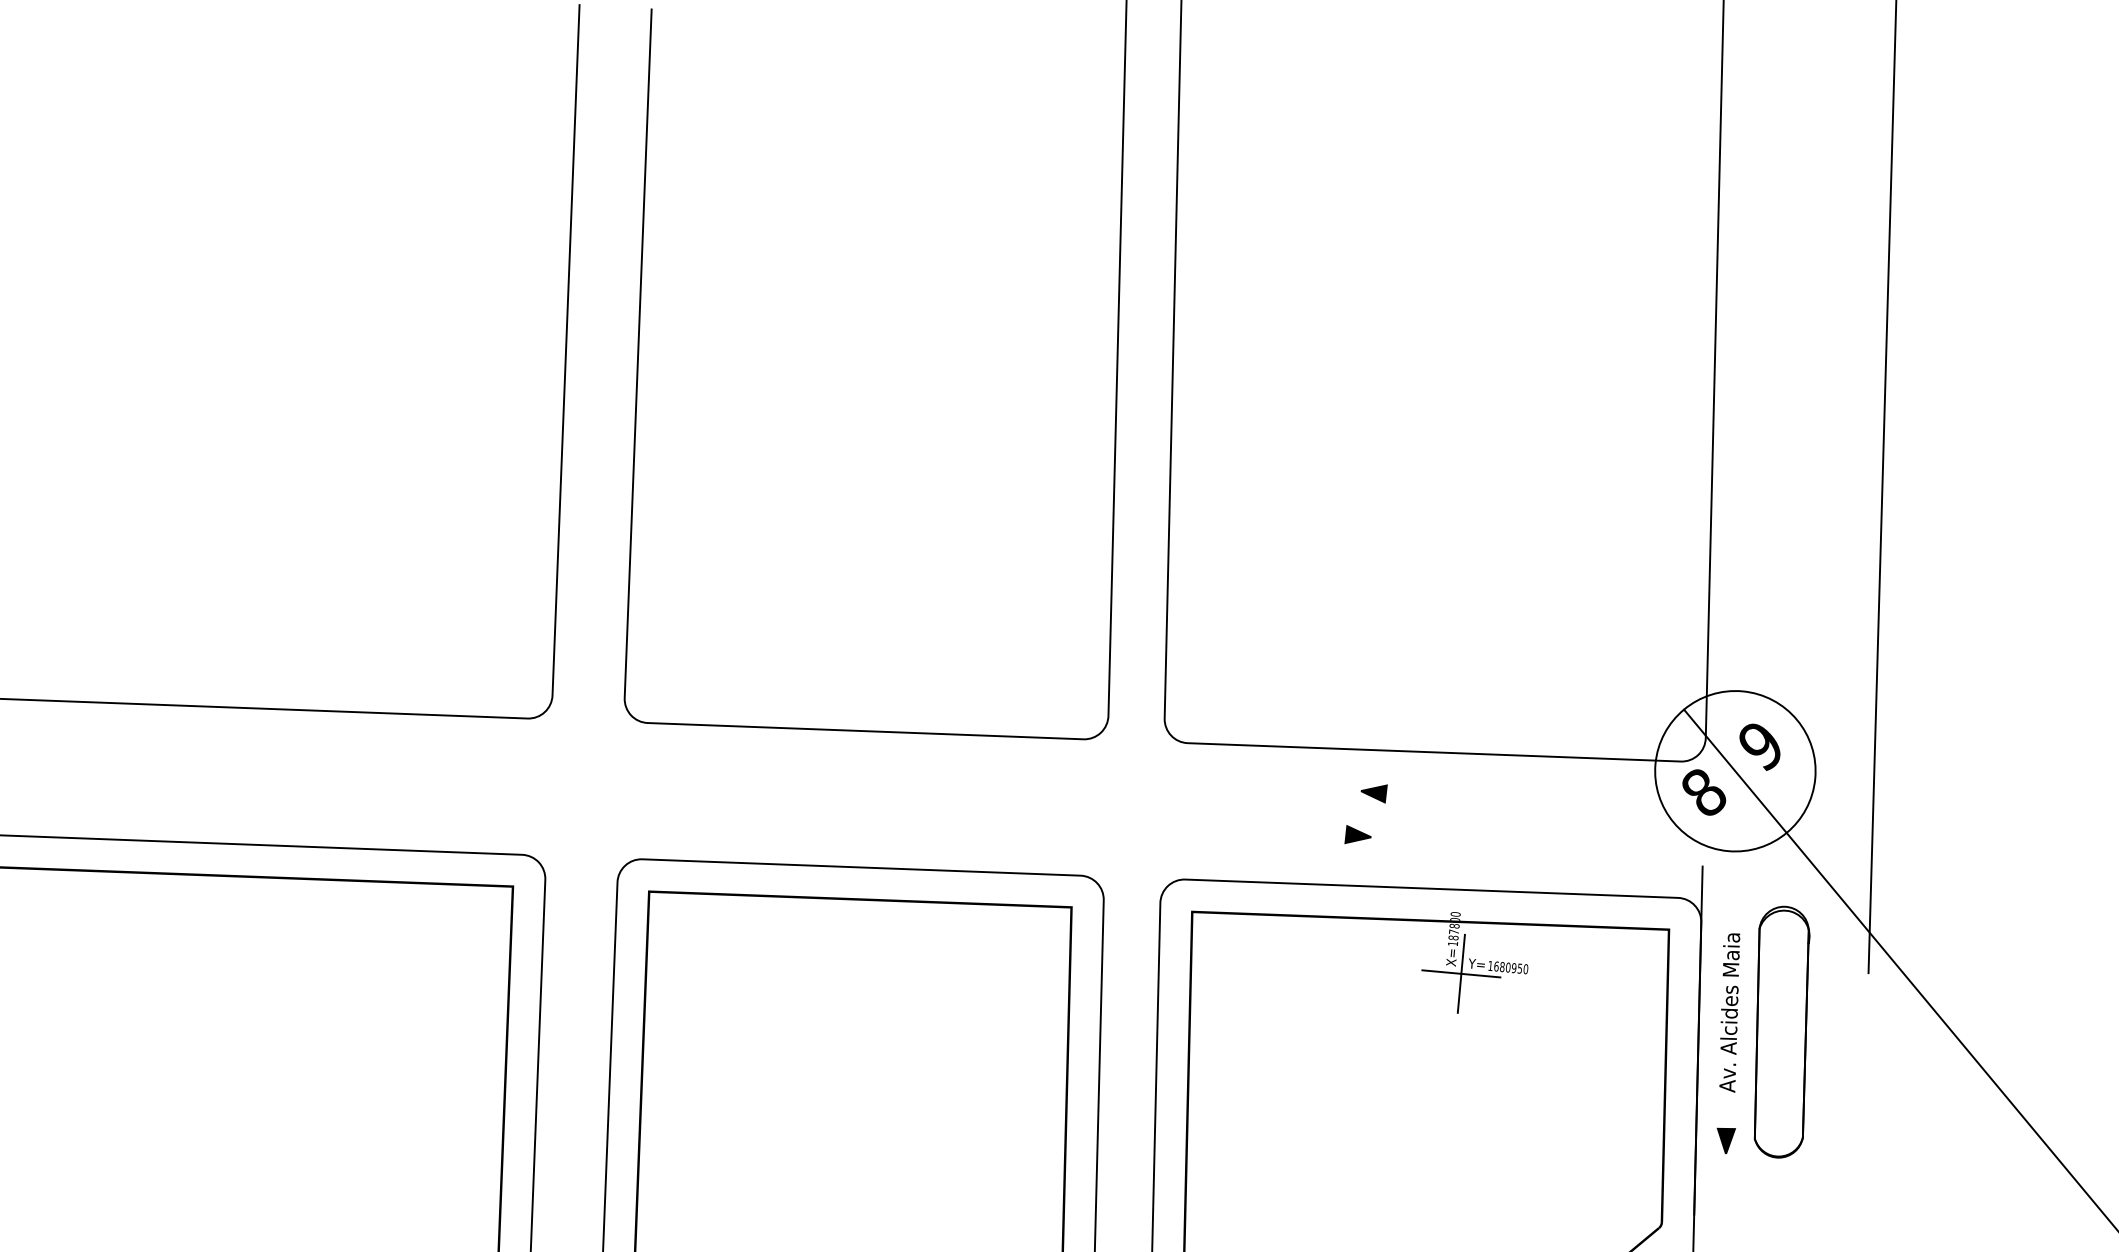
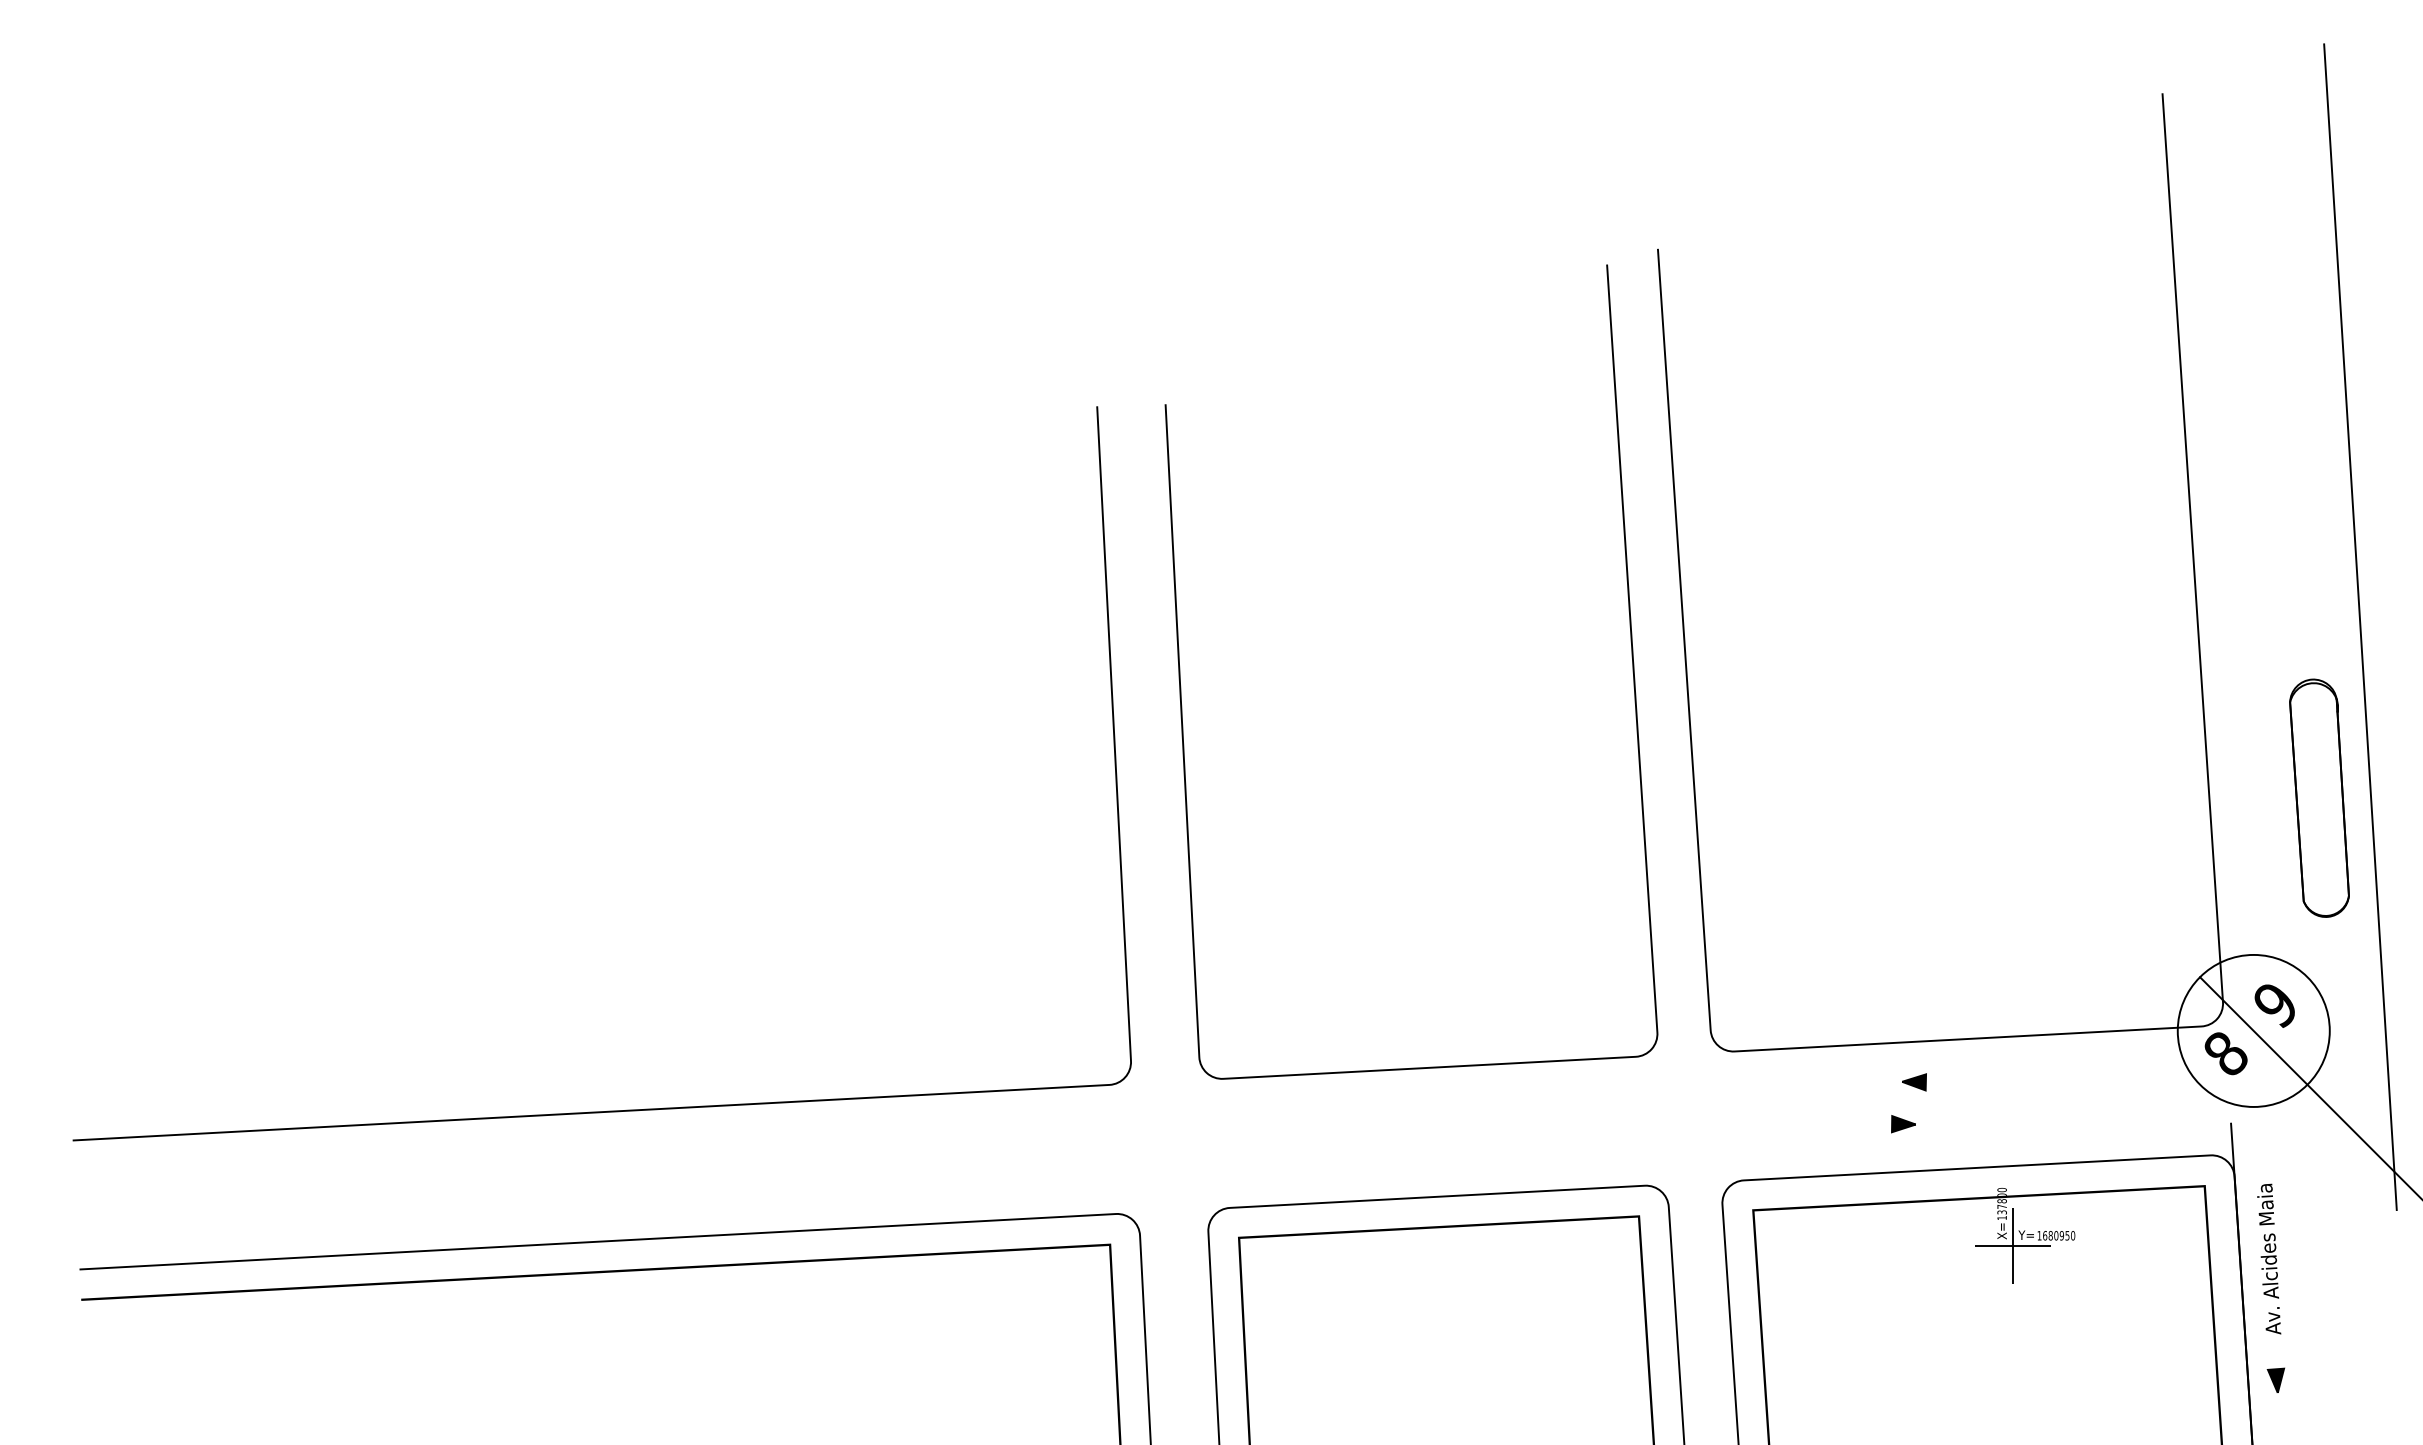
text: (1452, 937) -> (2001, 1212), 187800 -> 137800
part: (1781, 1031) -> (2319, 797), moved

